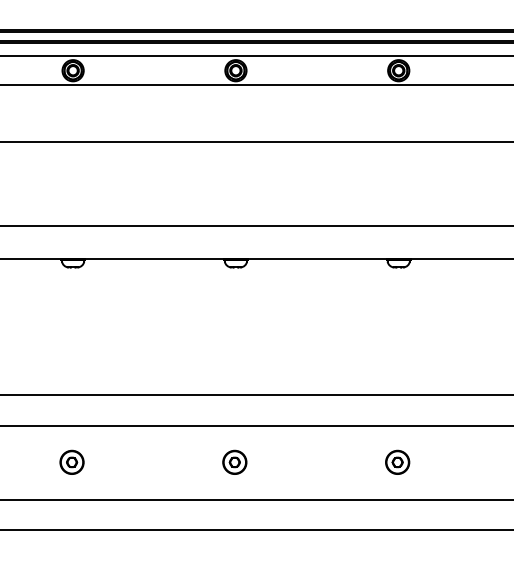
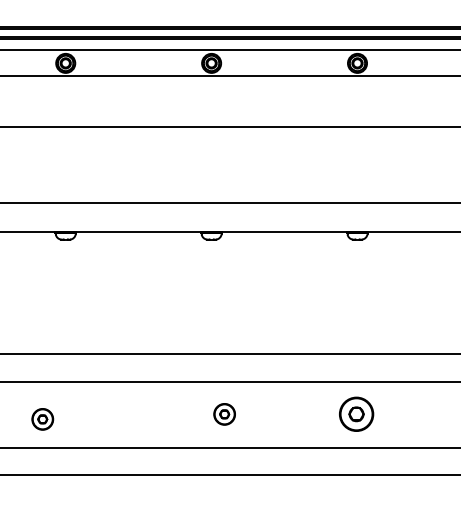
part: (71, 462) -> (42, 419), moved
part: (234, 462) -> (224, 414), moved
part: (397, 462) -> (356, 414), size x1.6

